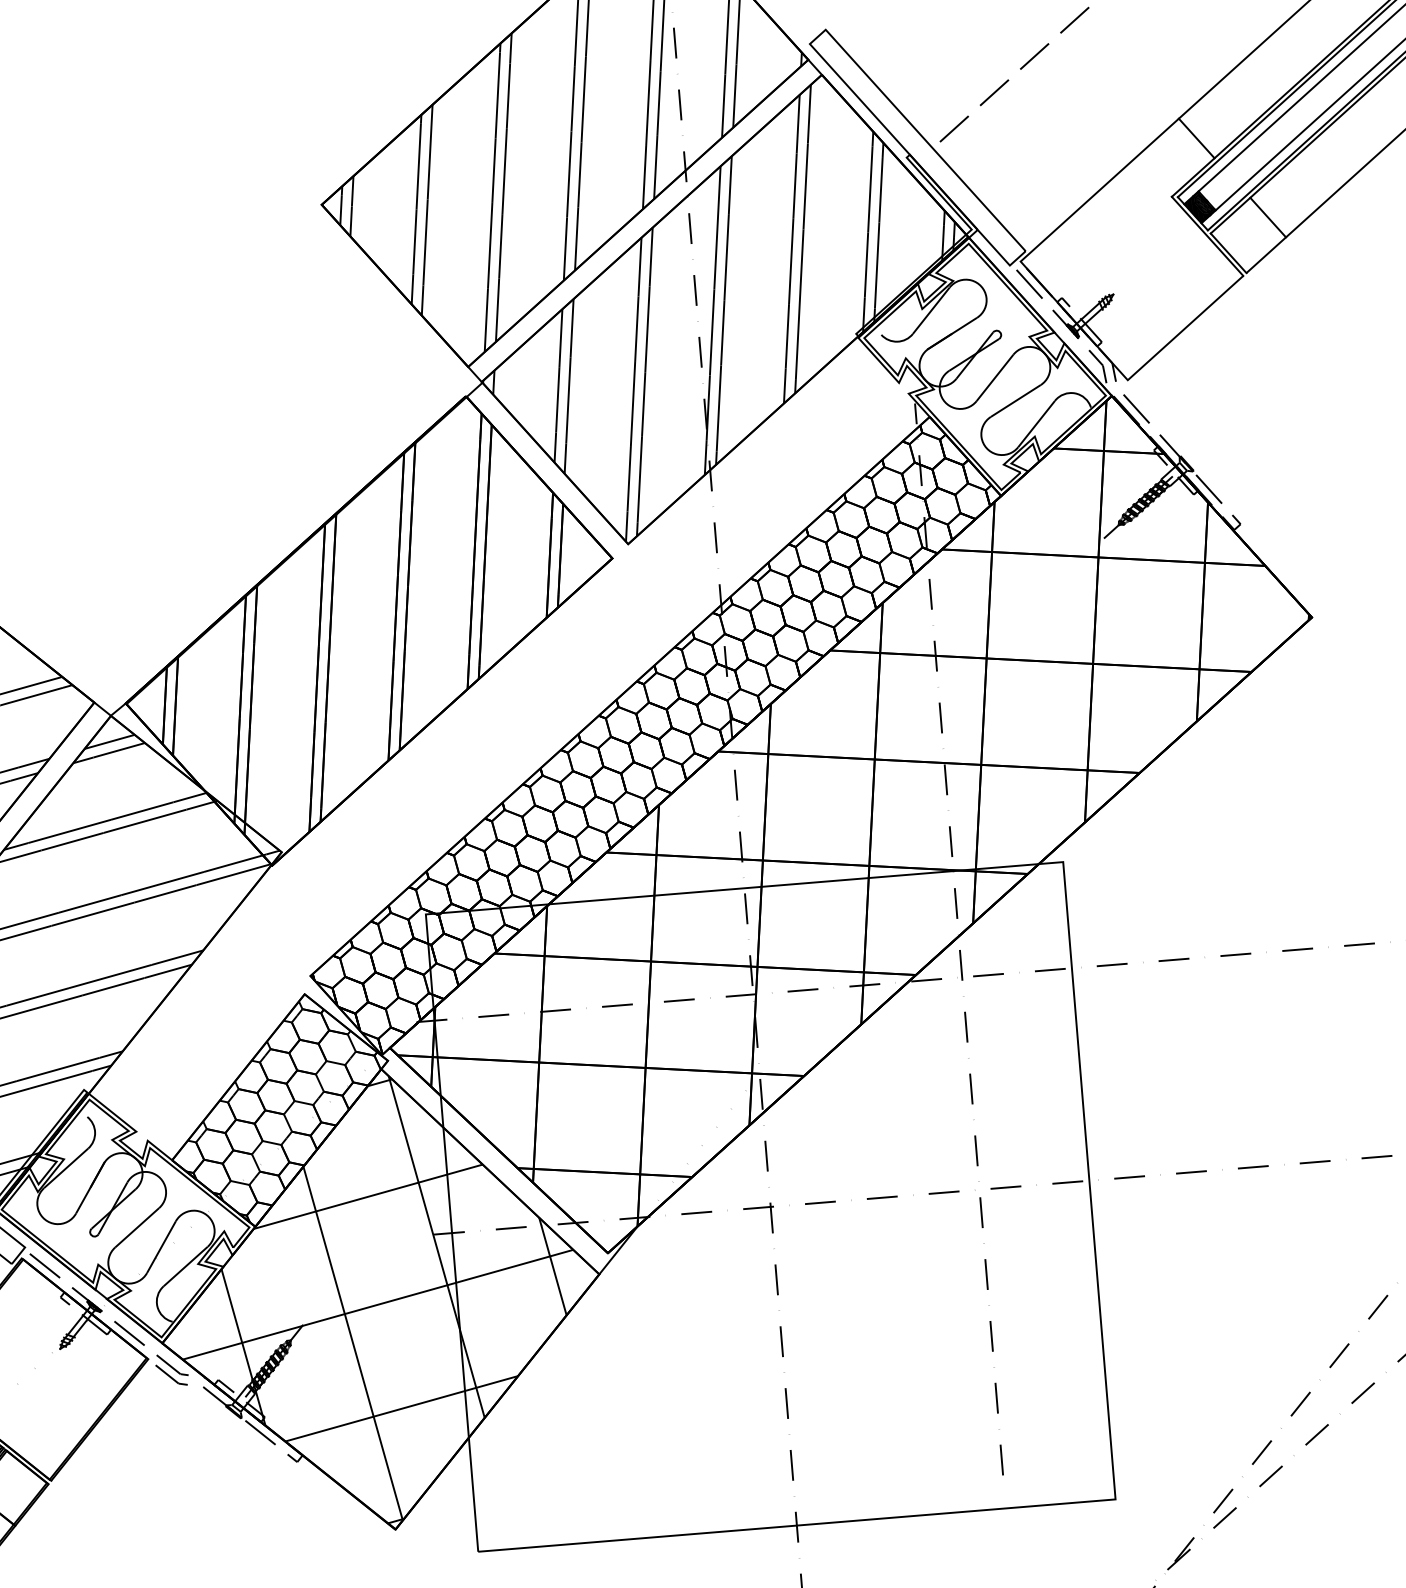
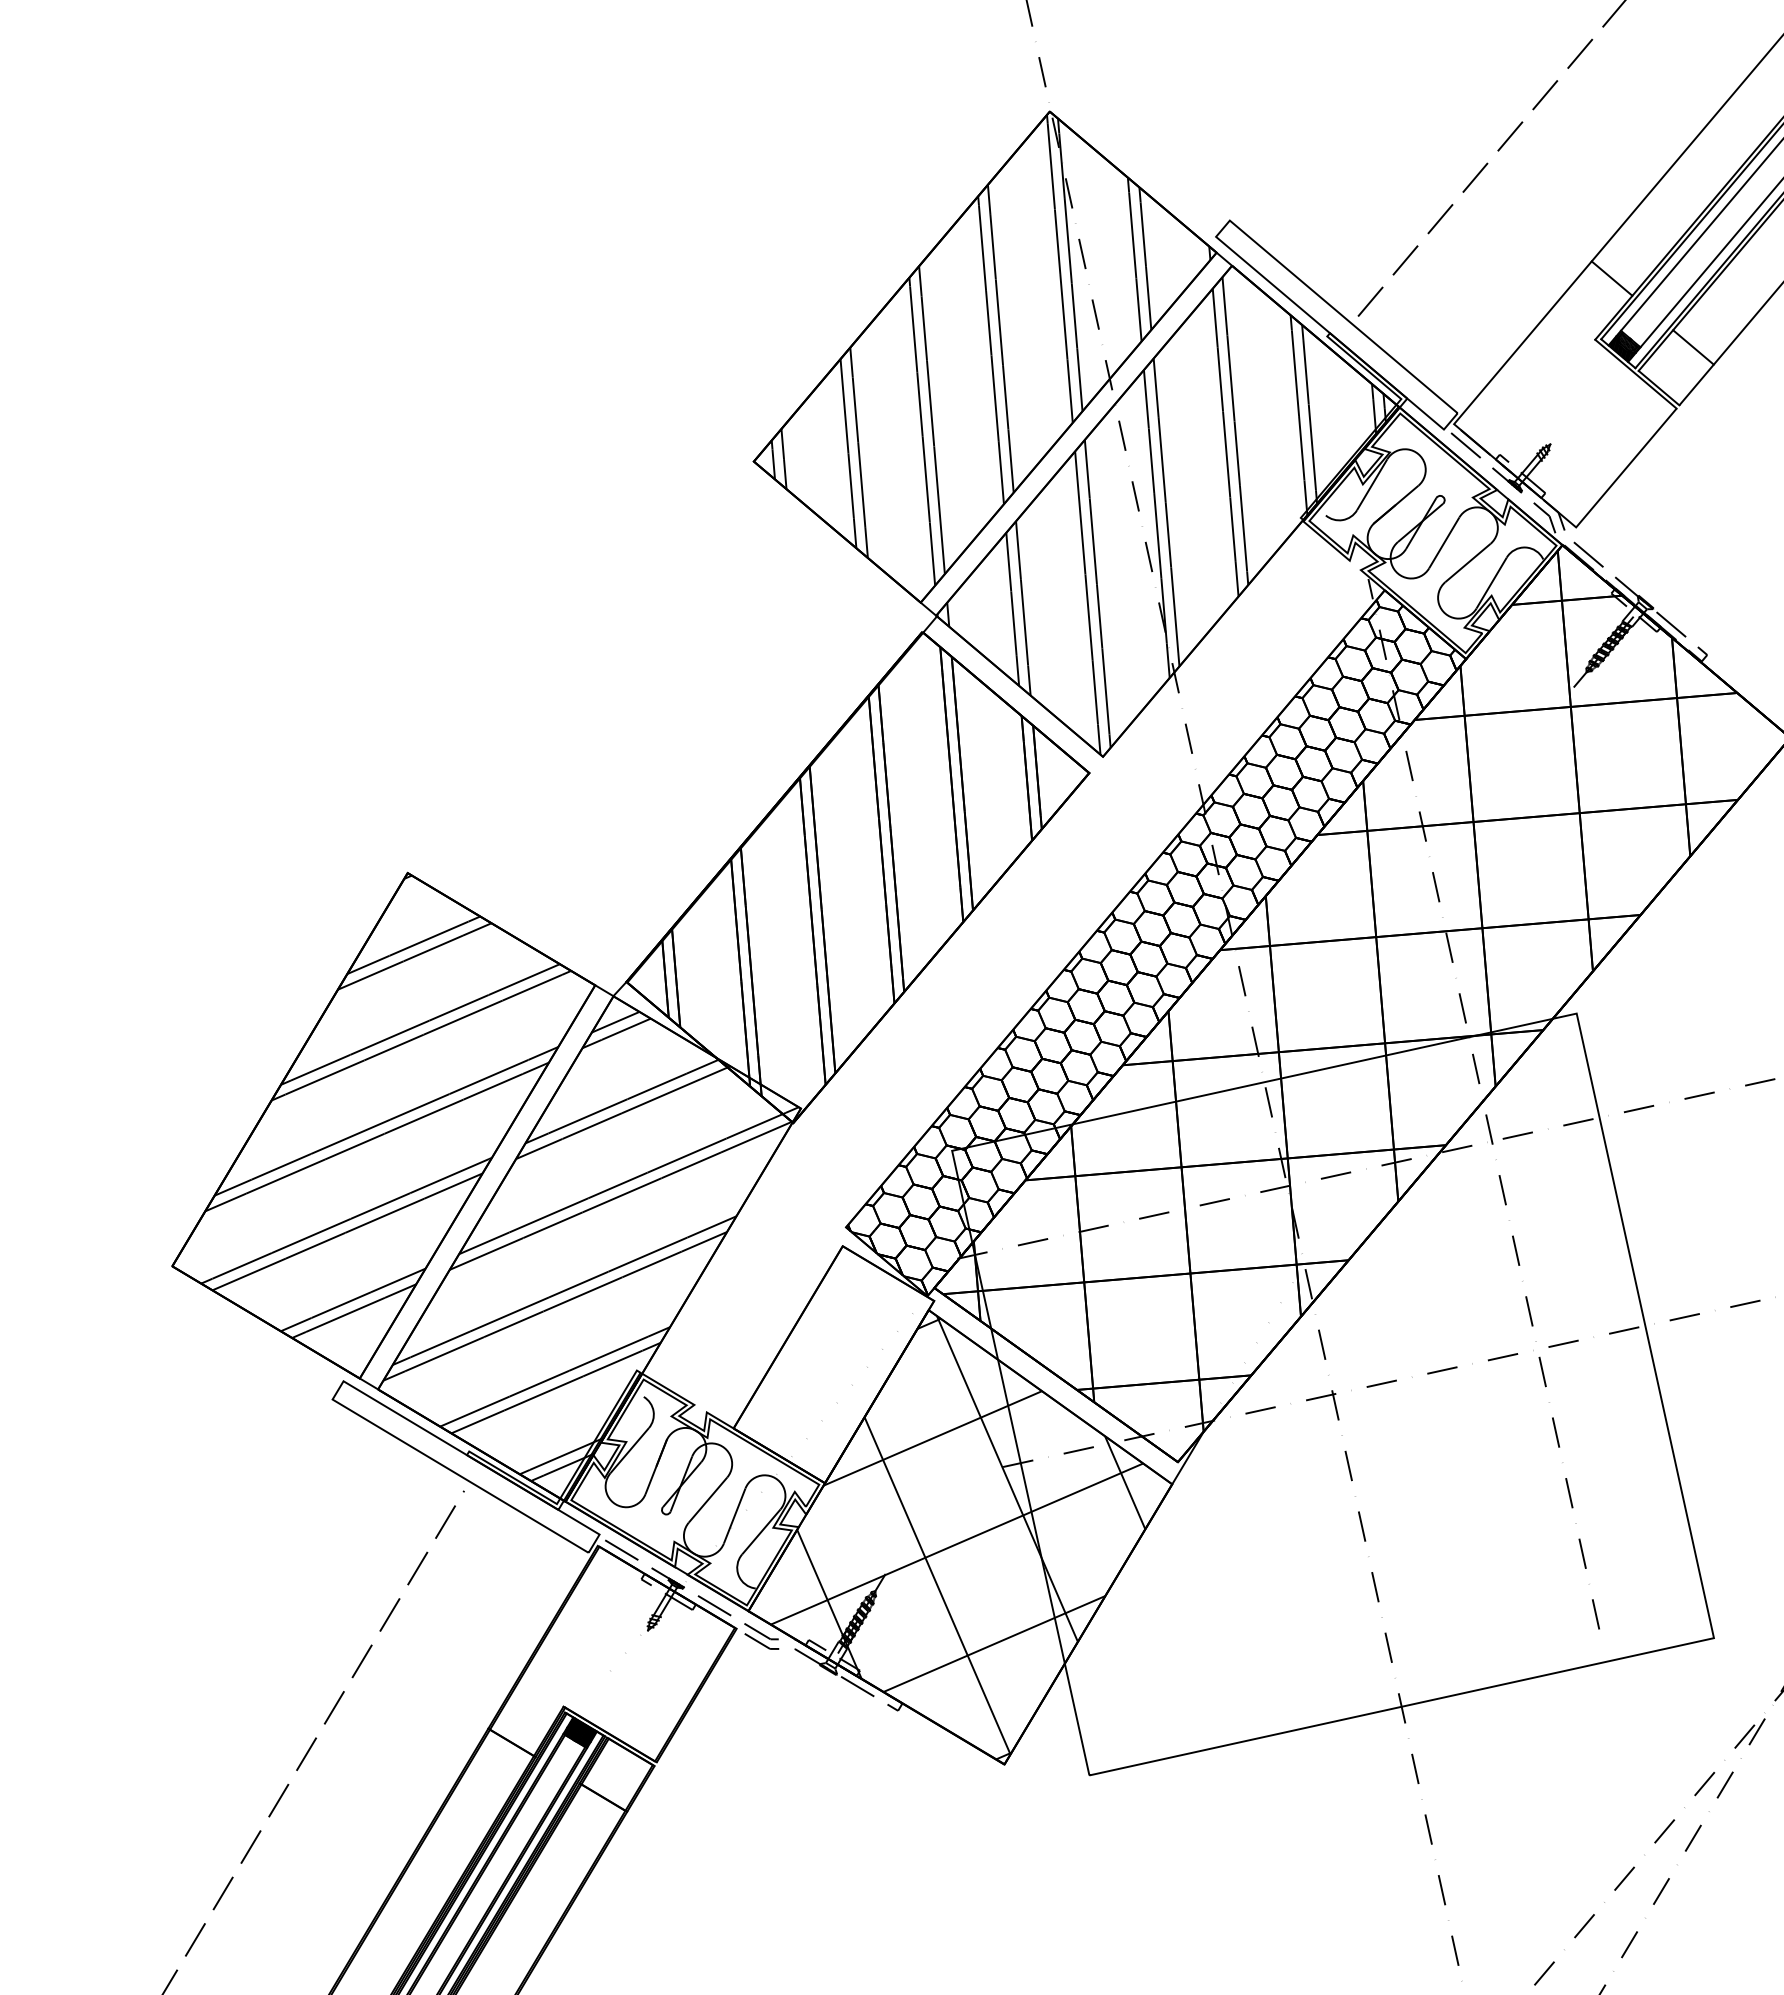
hatch: (283, 1112) -> (837, 1366), removed

